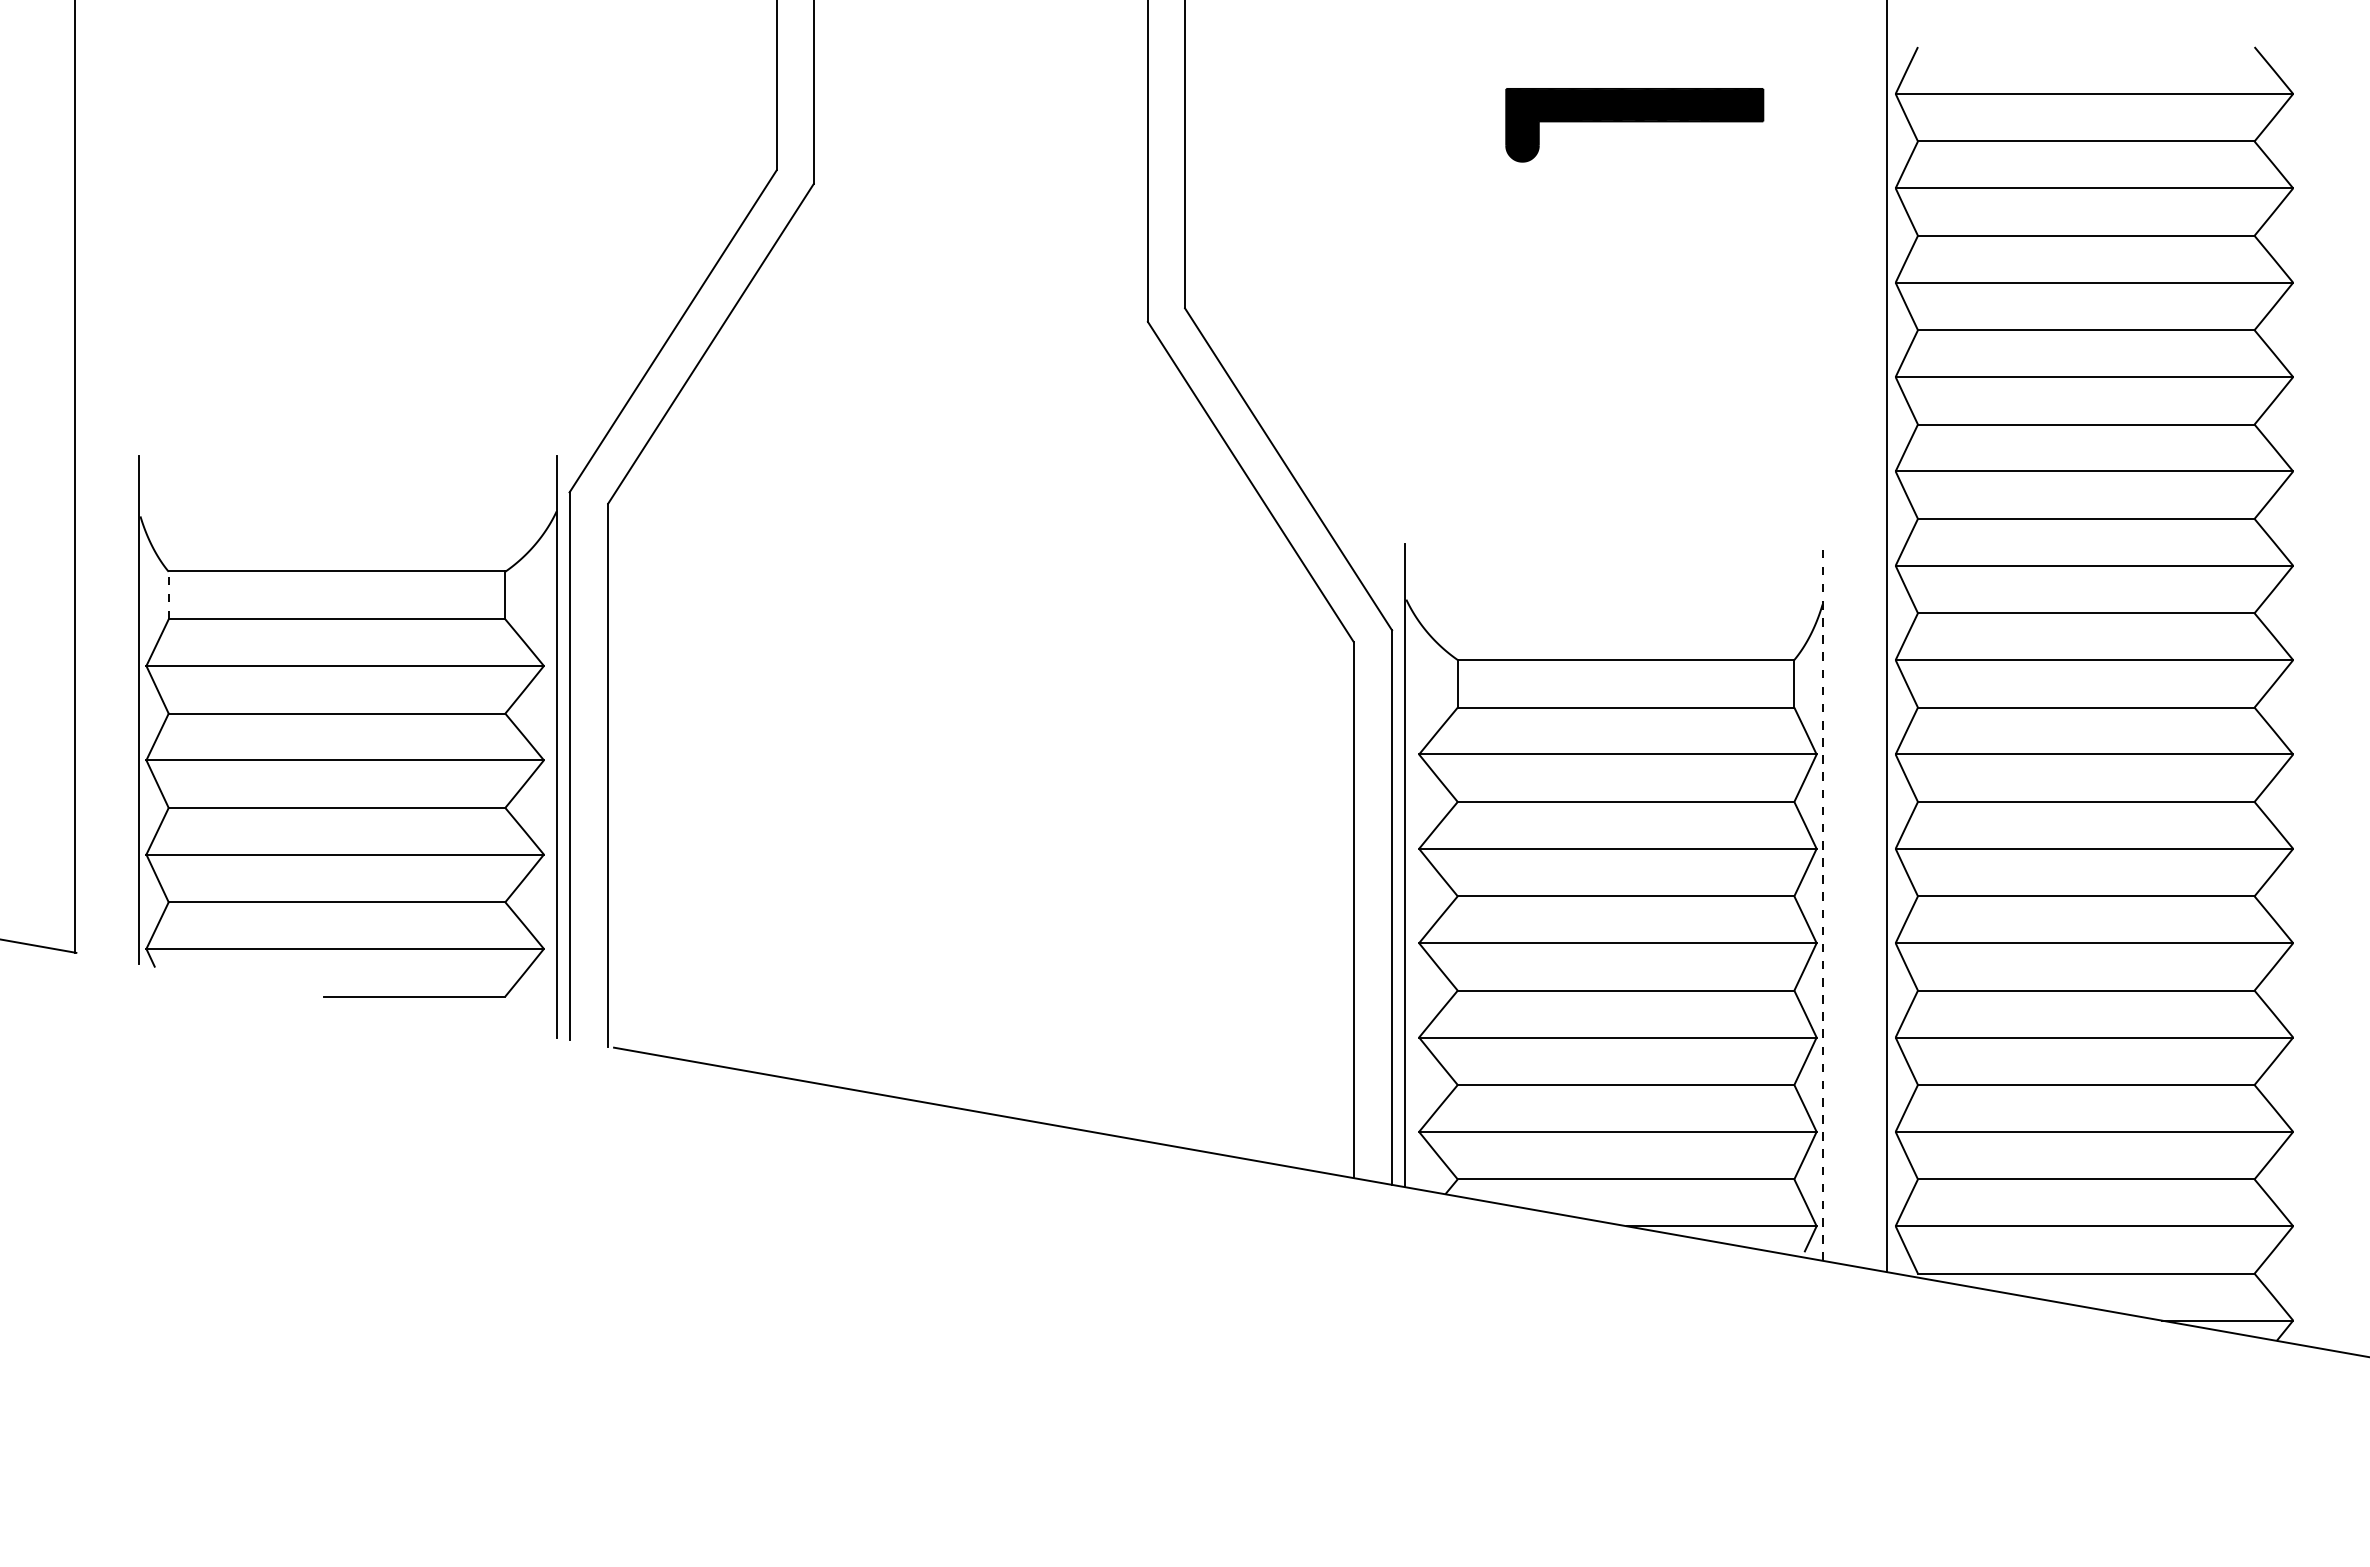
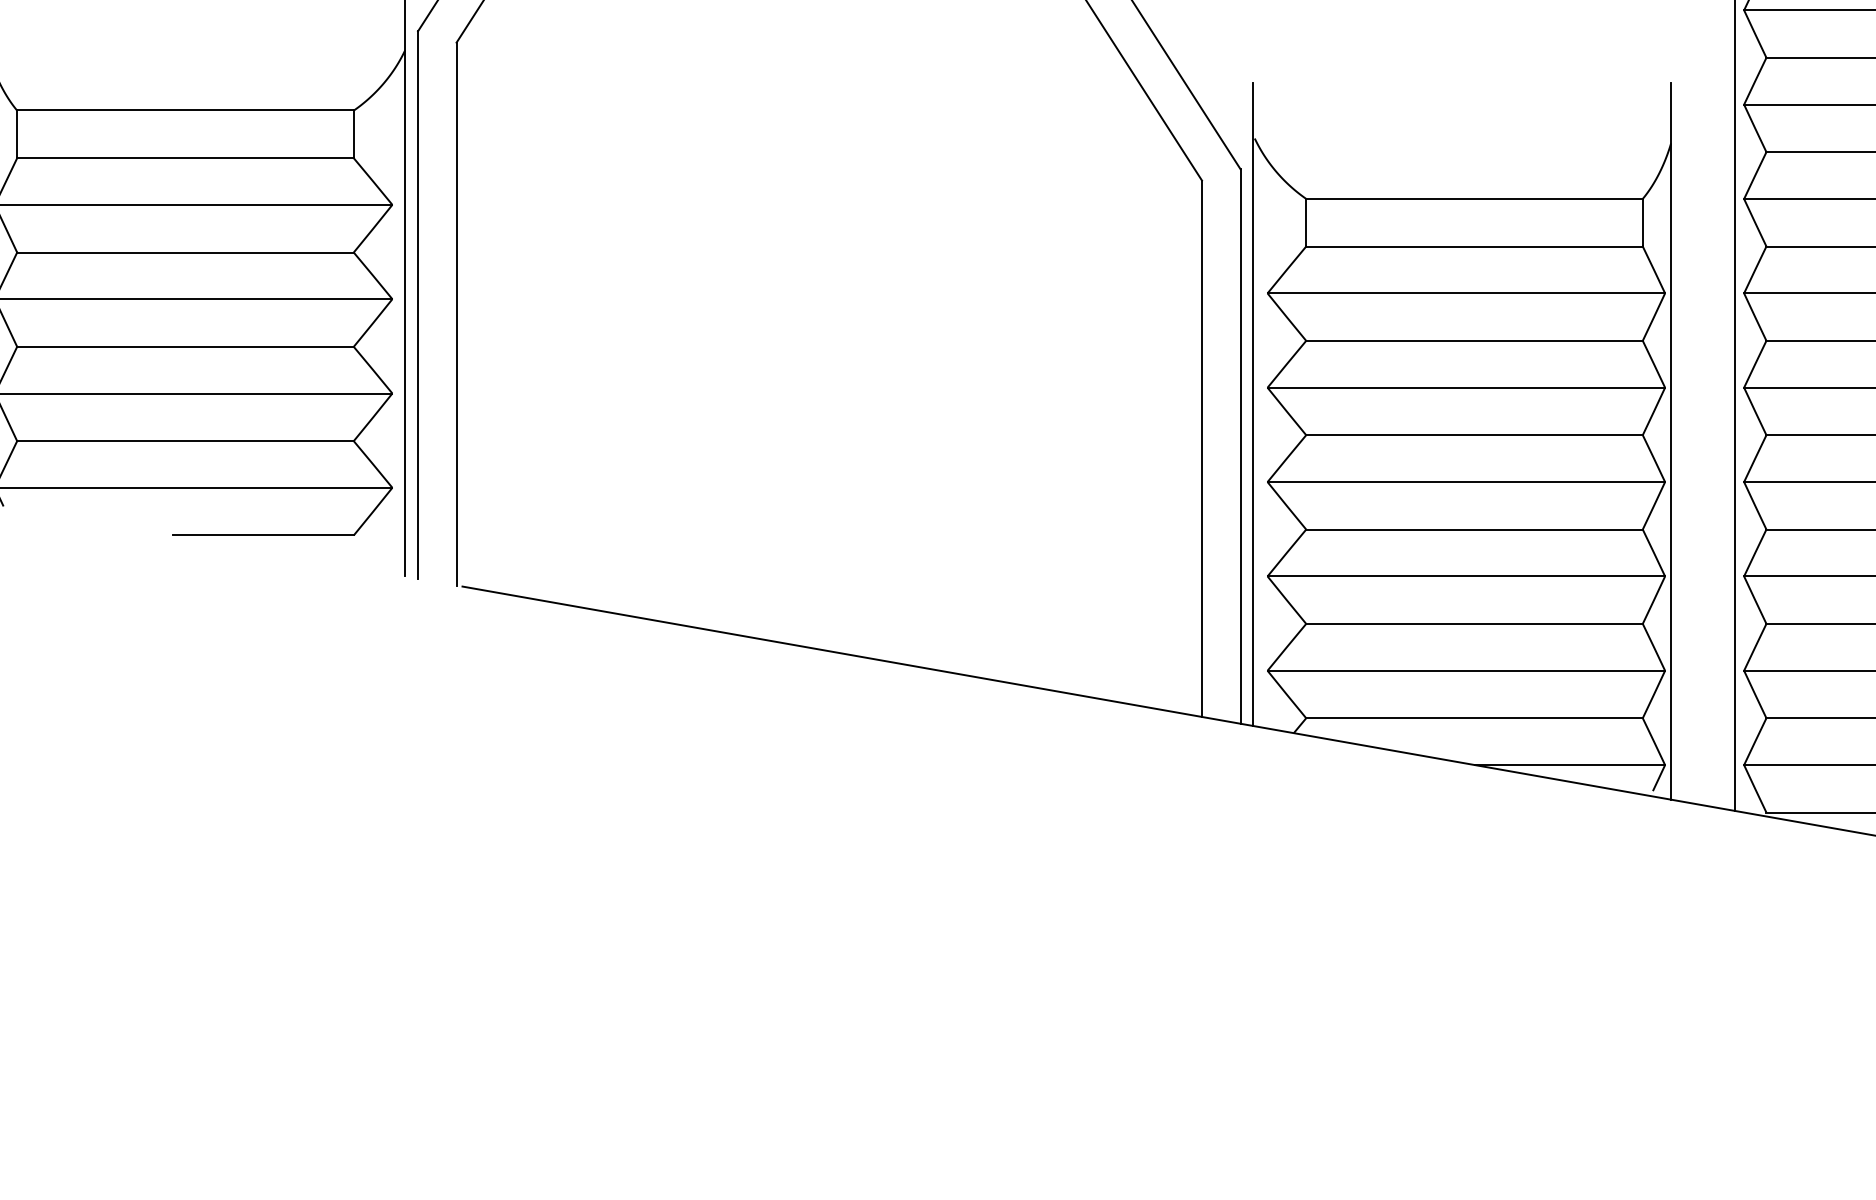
line: (168, 594) -> (16, 133), dashed -> solid
line: (1822, 902) -> (1670, 441), dashed -> solid

